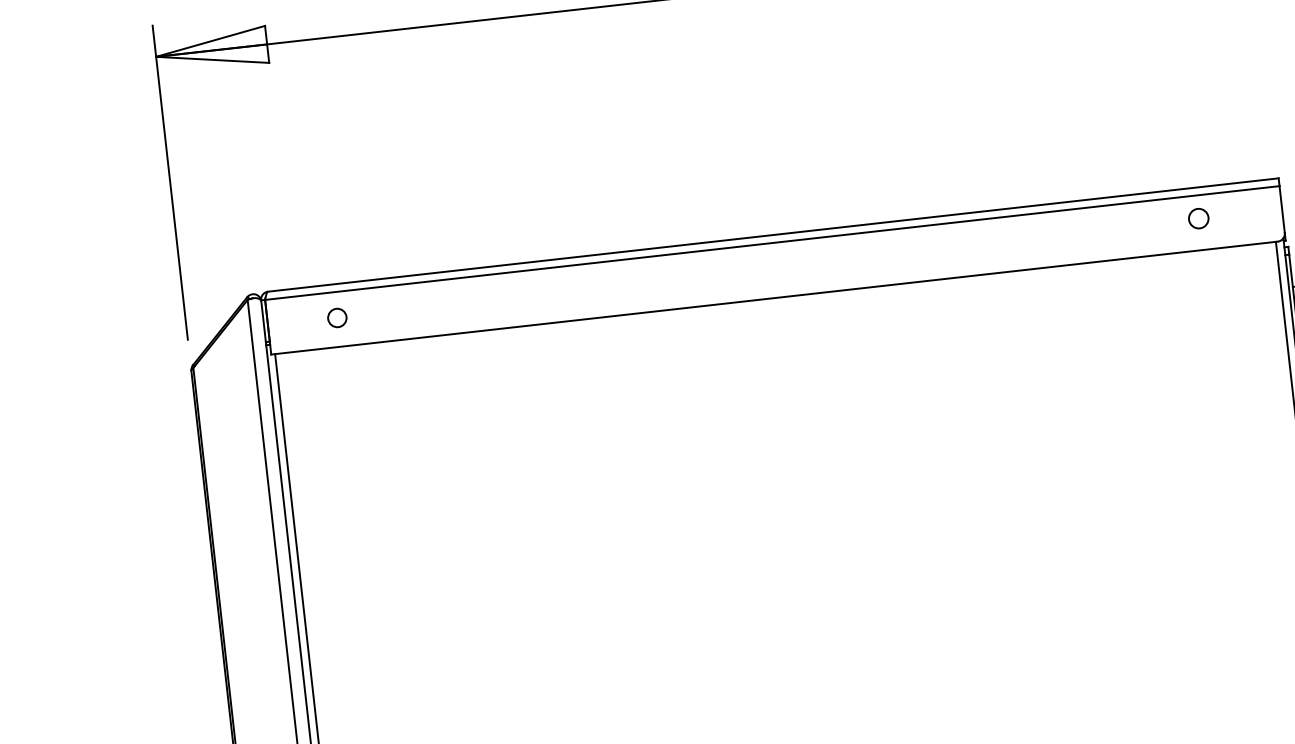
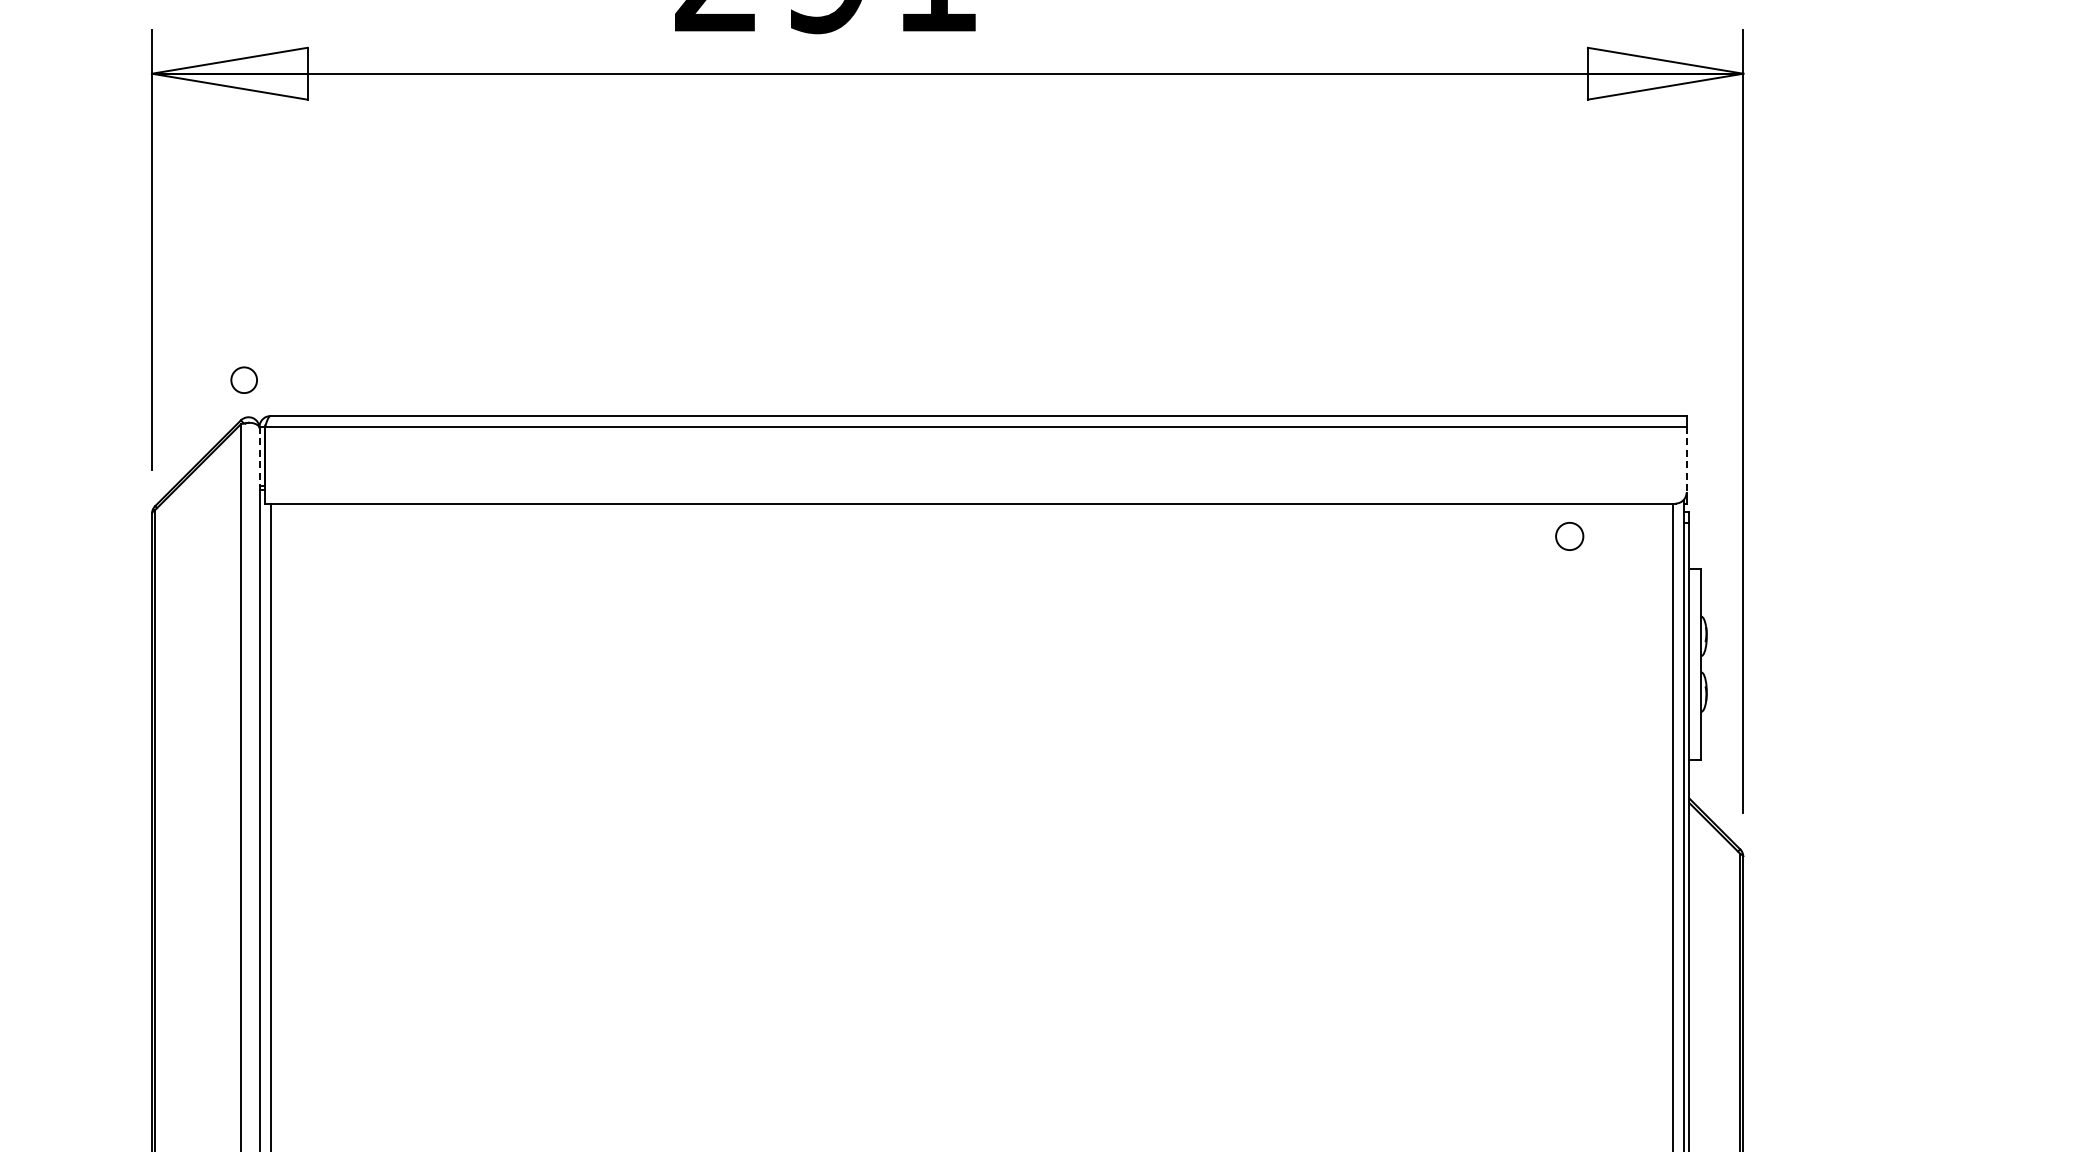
line: (1282, 209) -> (1686, 459), solid -> dashed
circle: (1198, 218) -> (1569, 536), moved
circle: (336, 317) -> (243, 379), moved
line: (263, 321) -> (259, 456), solid -> dashed

